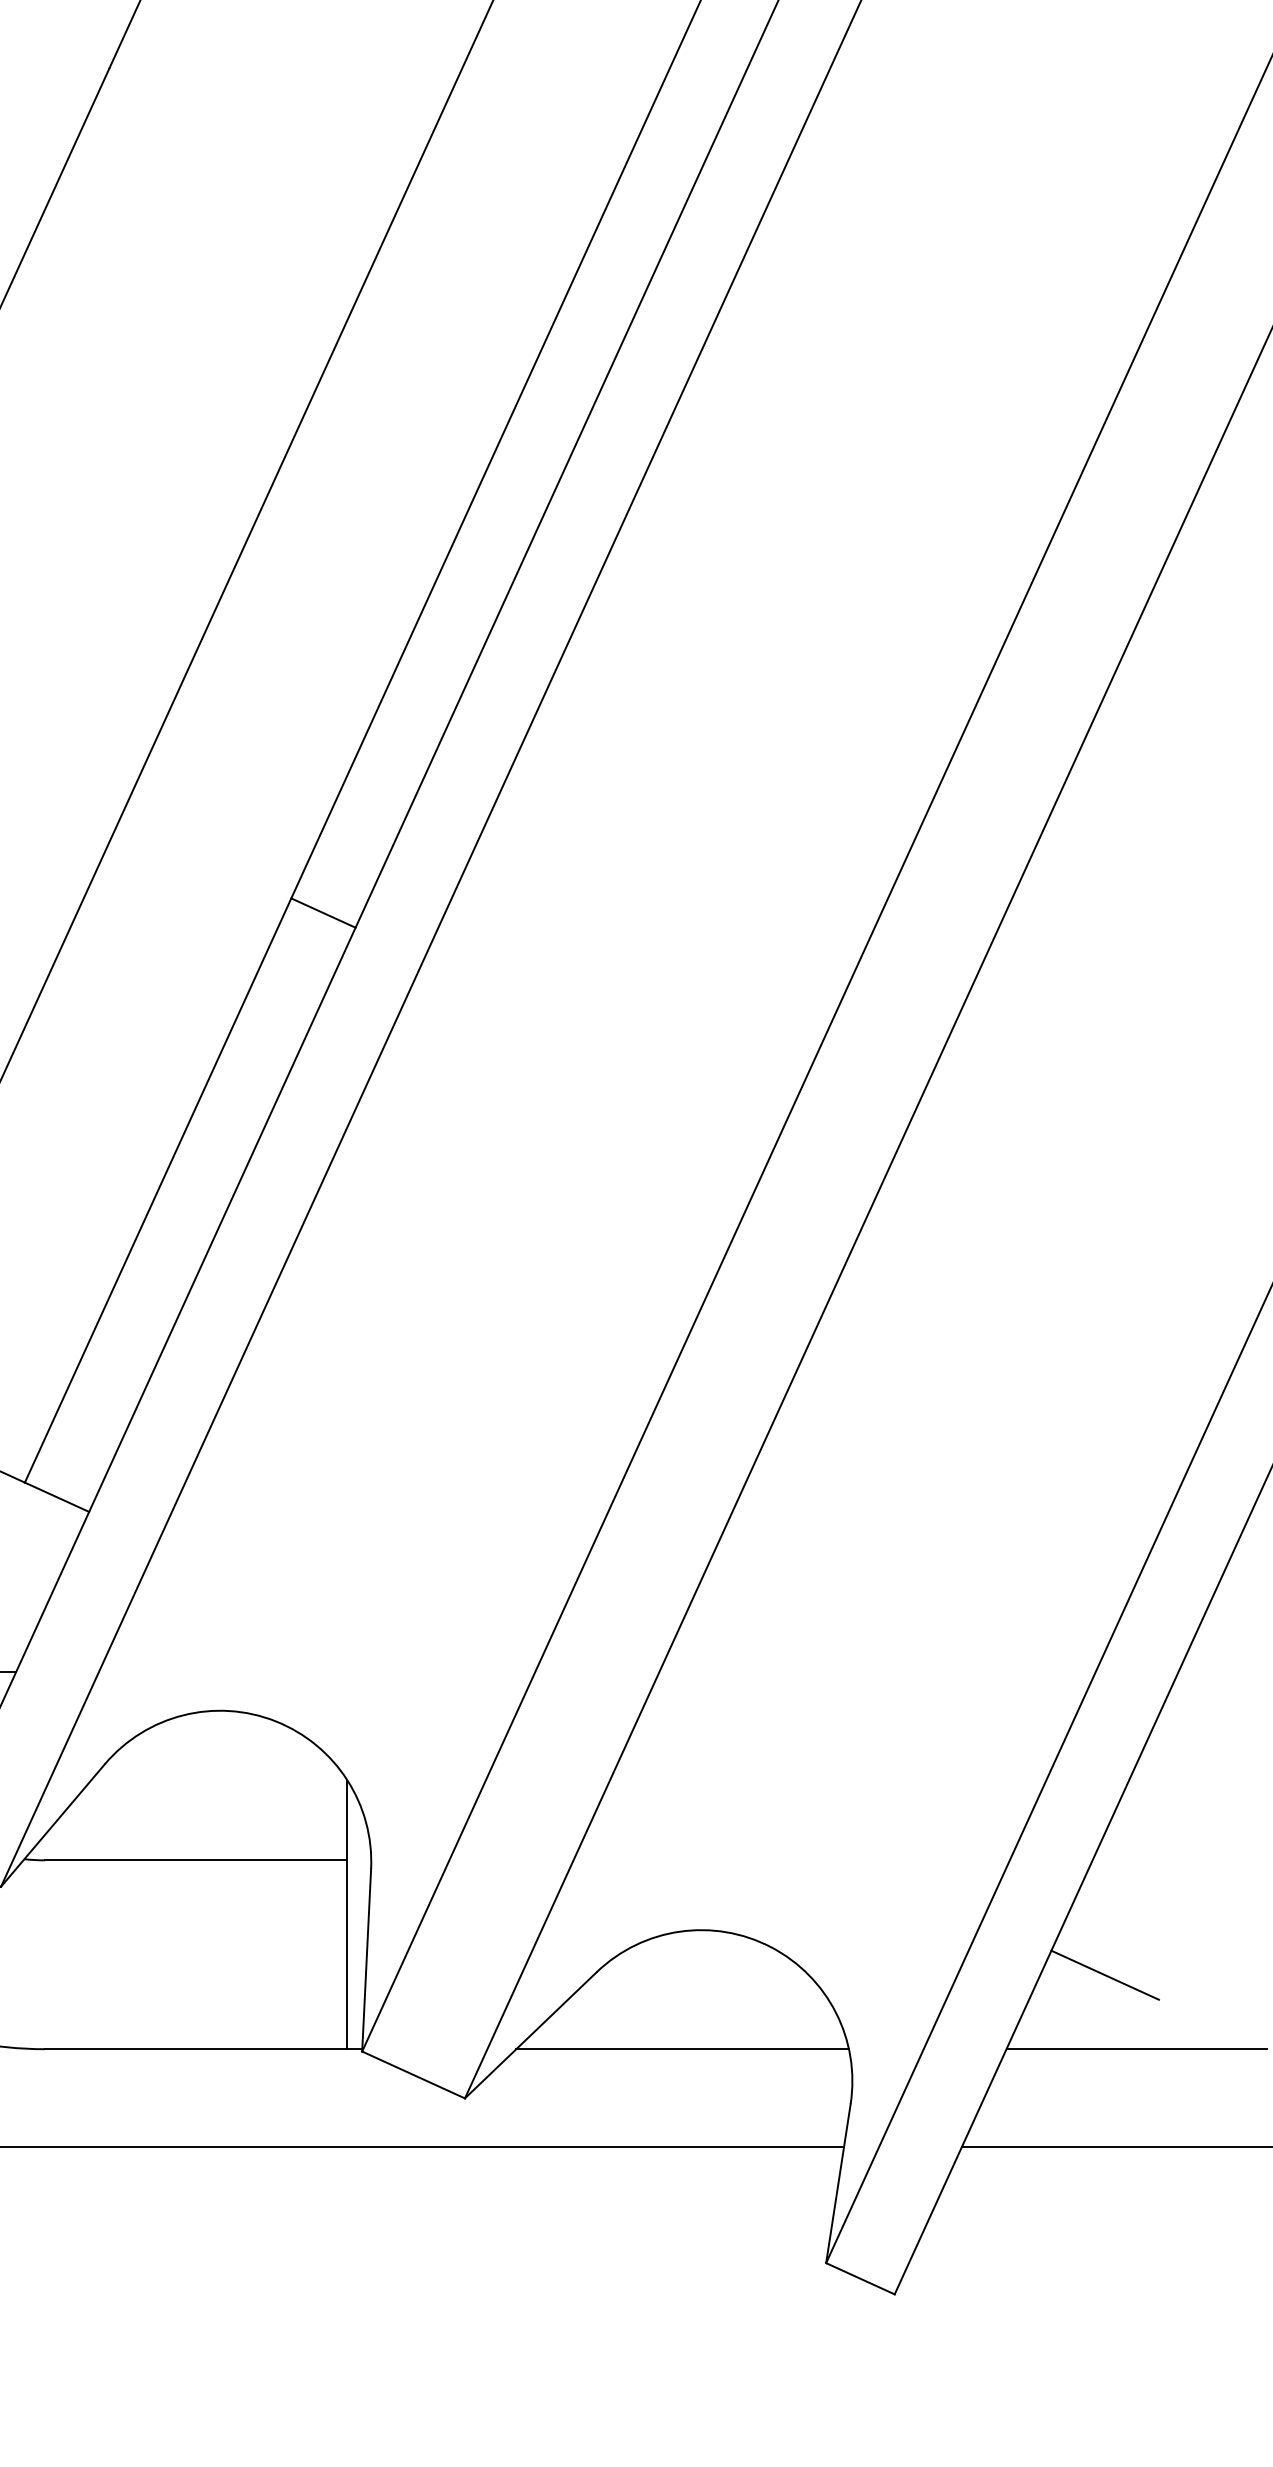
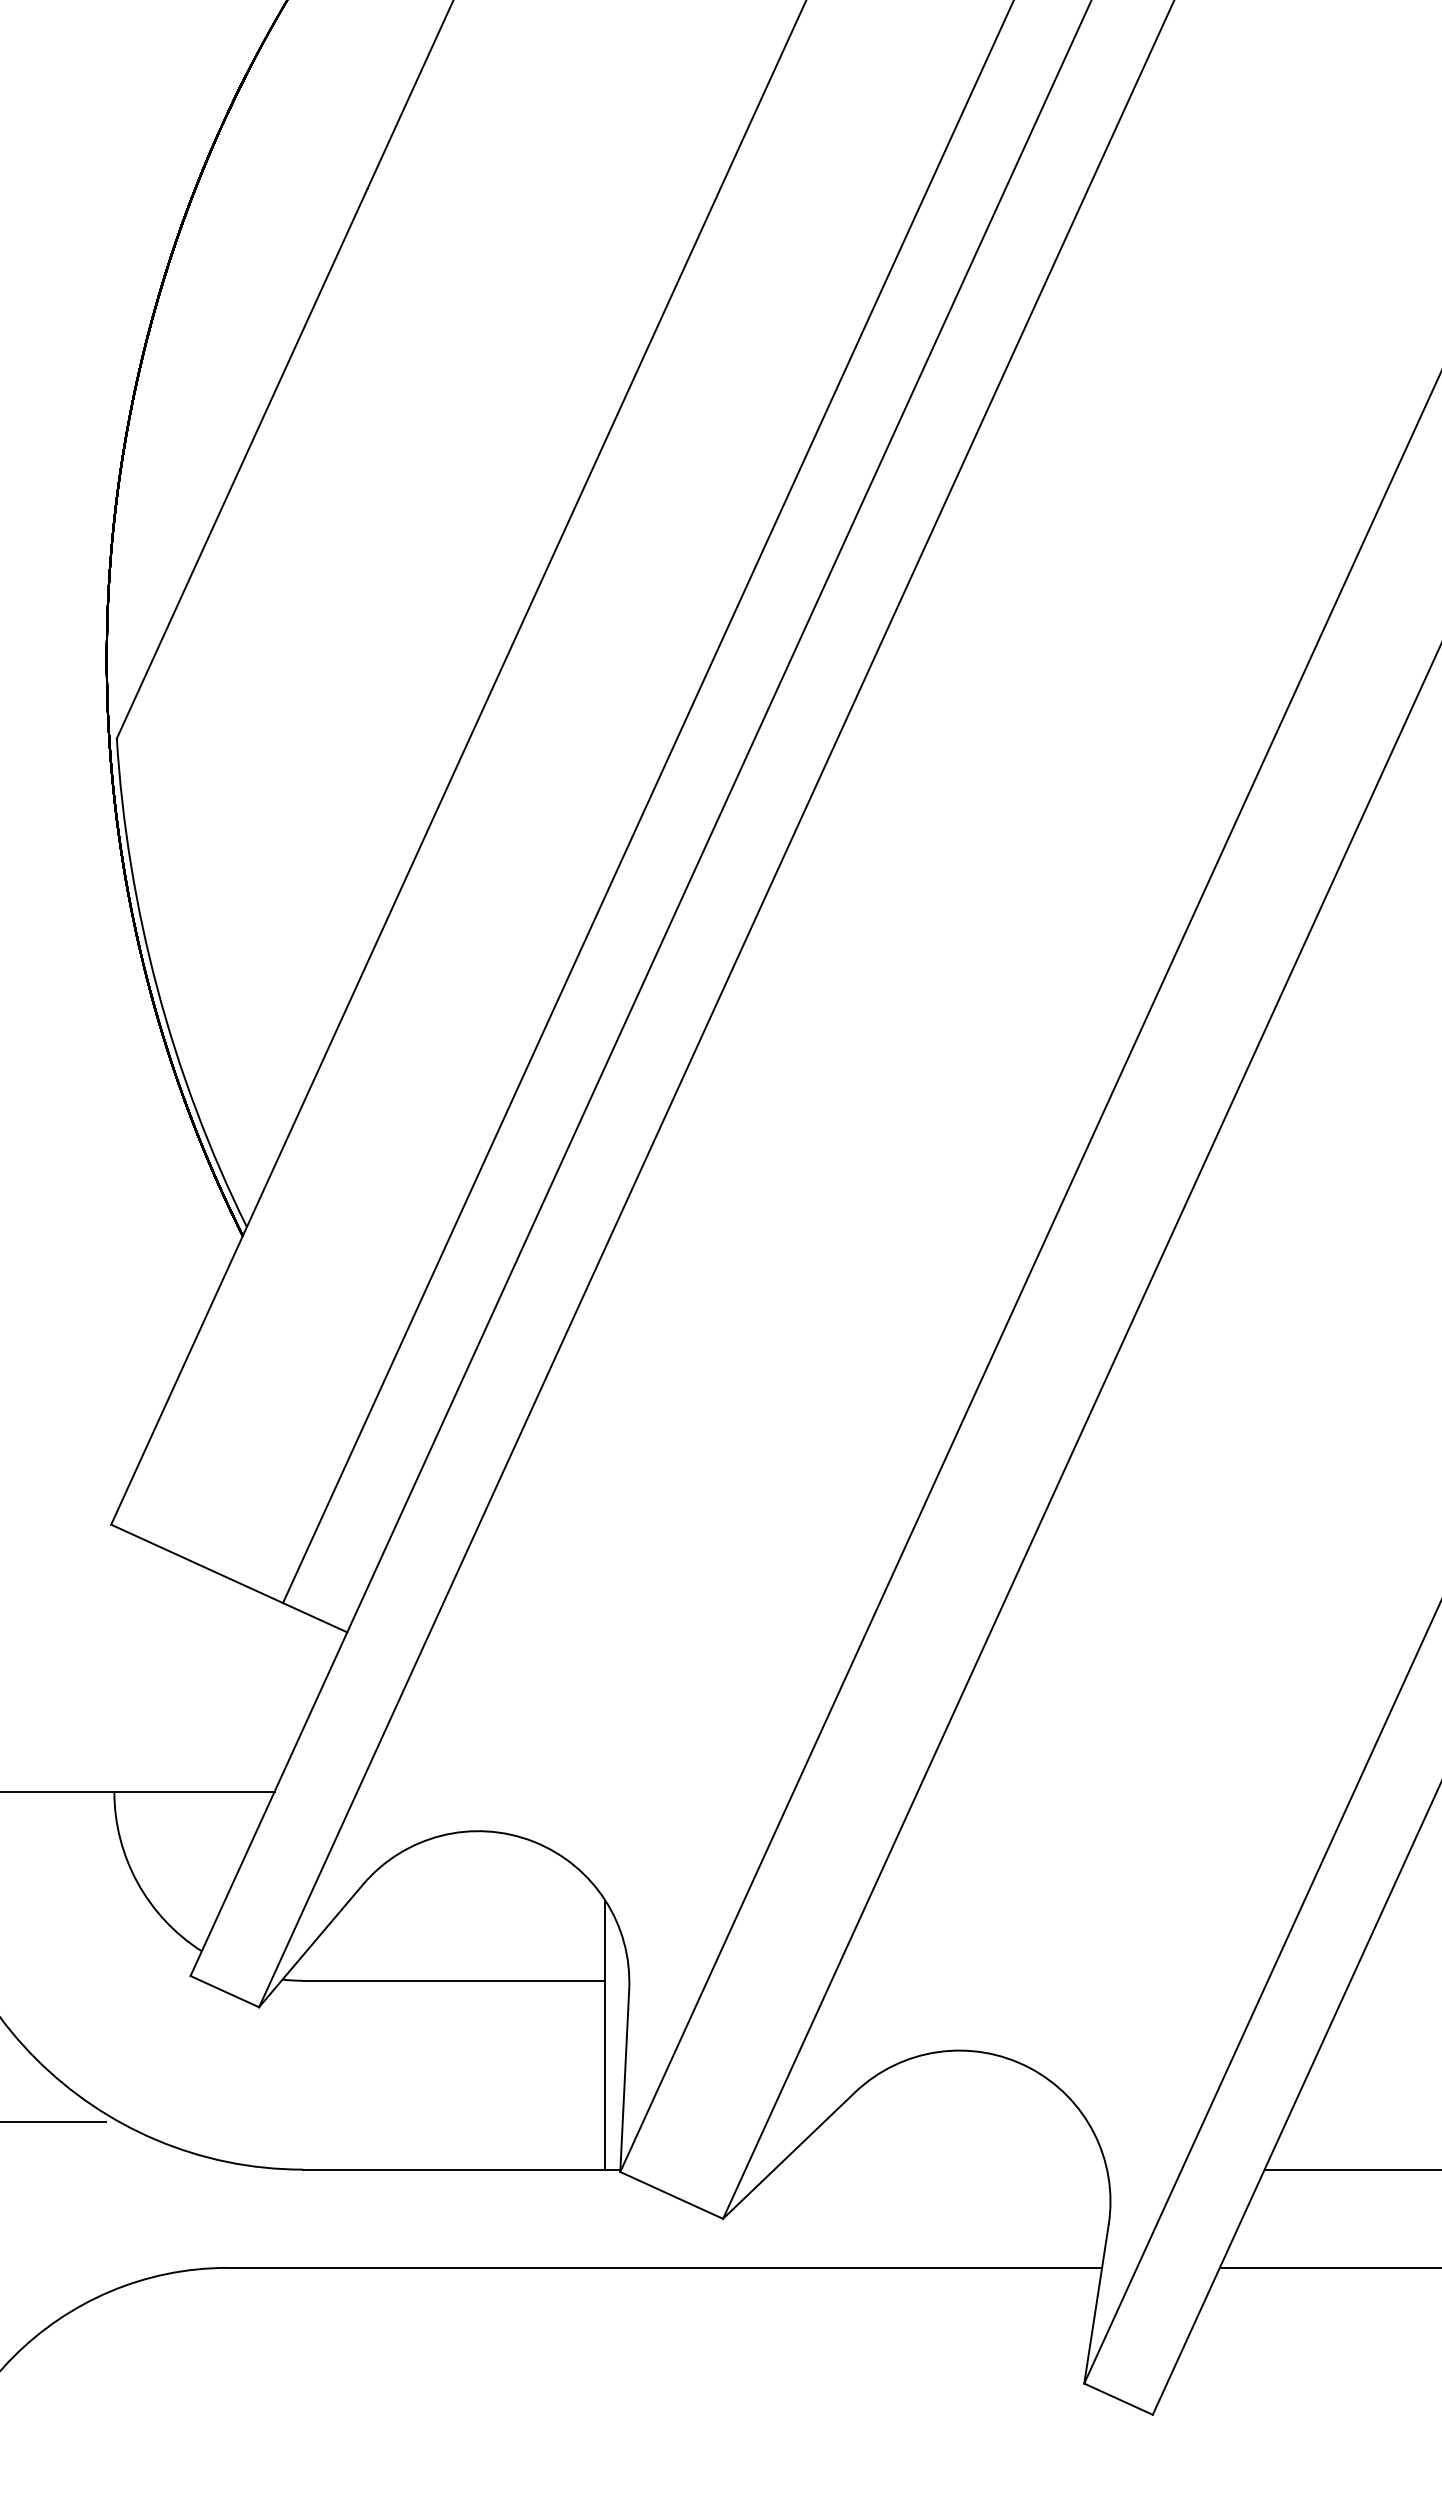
line: (323, 913) -> (581, 1033), removed
line: (1105, 1975) -> (1363, 2095), removed
line: (682, 2049) -> (940, 2169), removed

